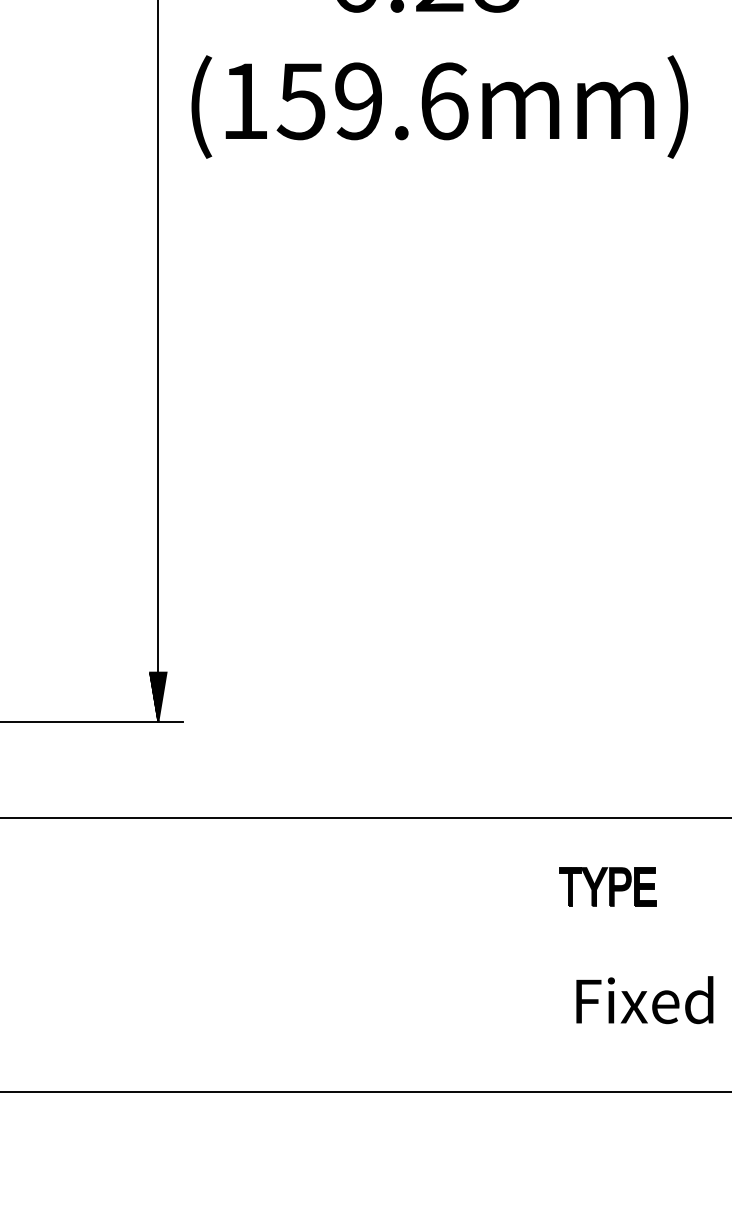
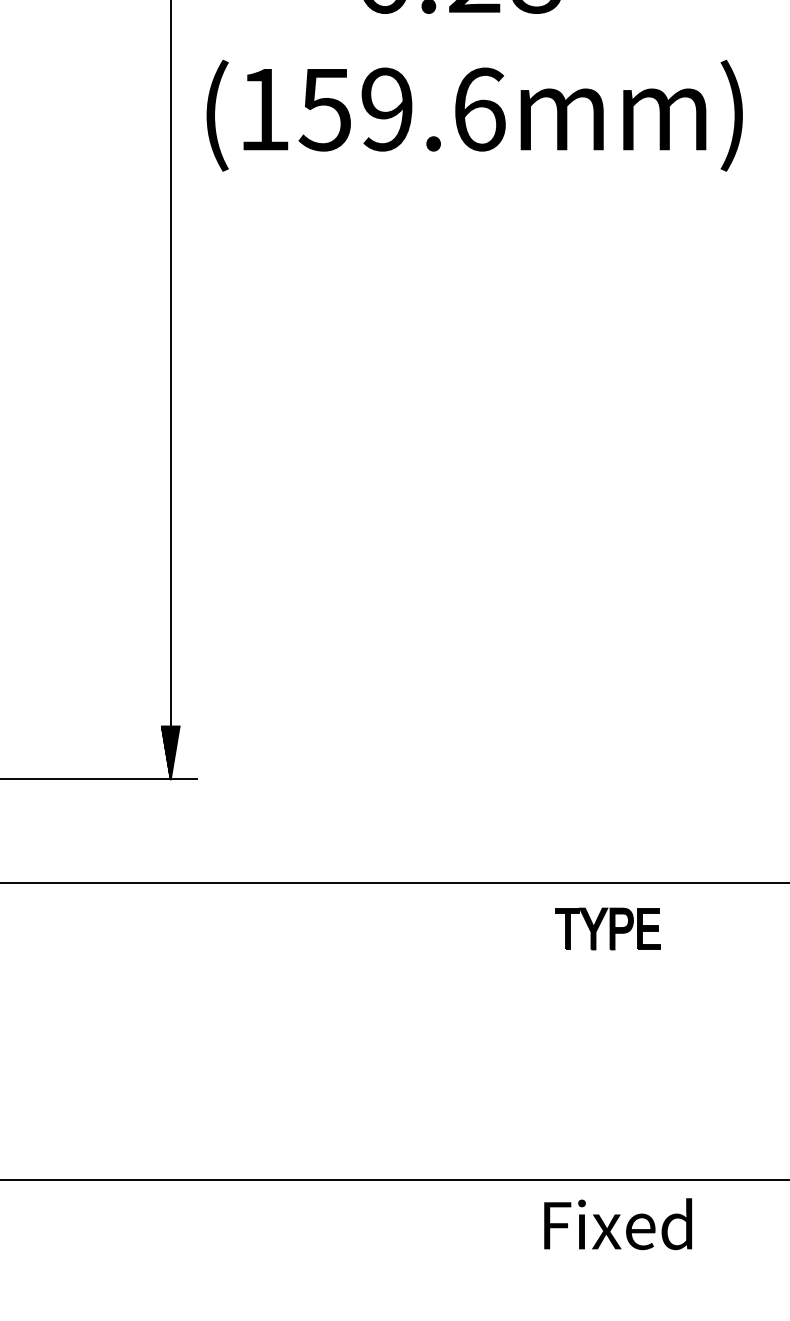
part: (607, 886) -> (607, 928), moved
text: (644, 1000) -> (617, 1224), moved

